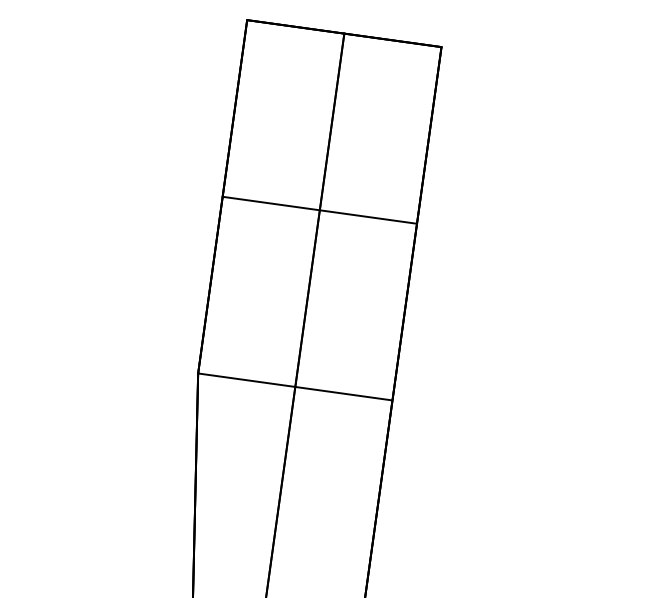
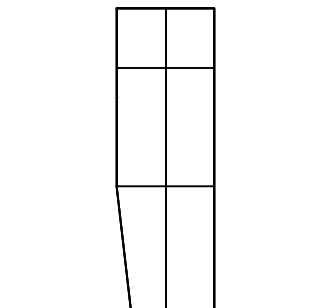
line: (319, 210) -> (165, 68), moved

